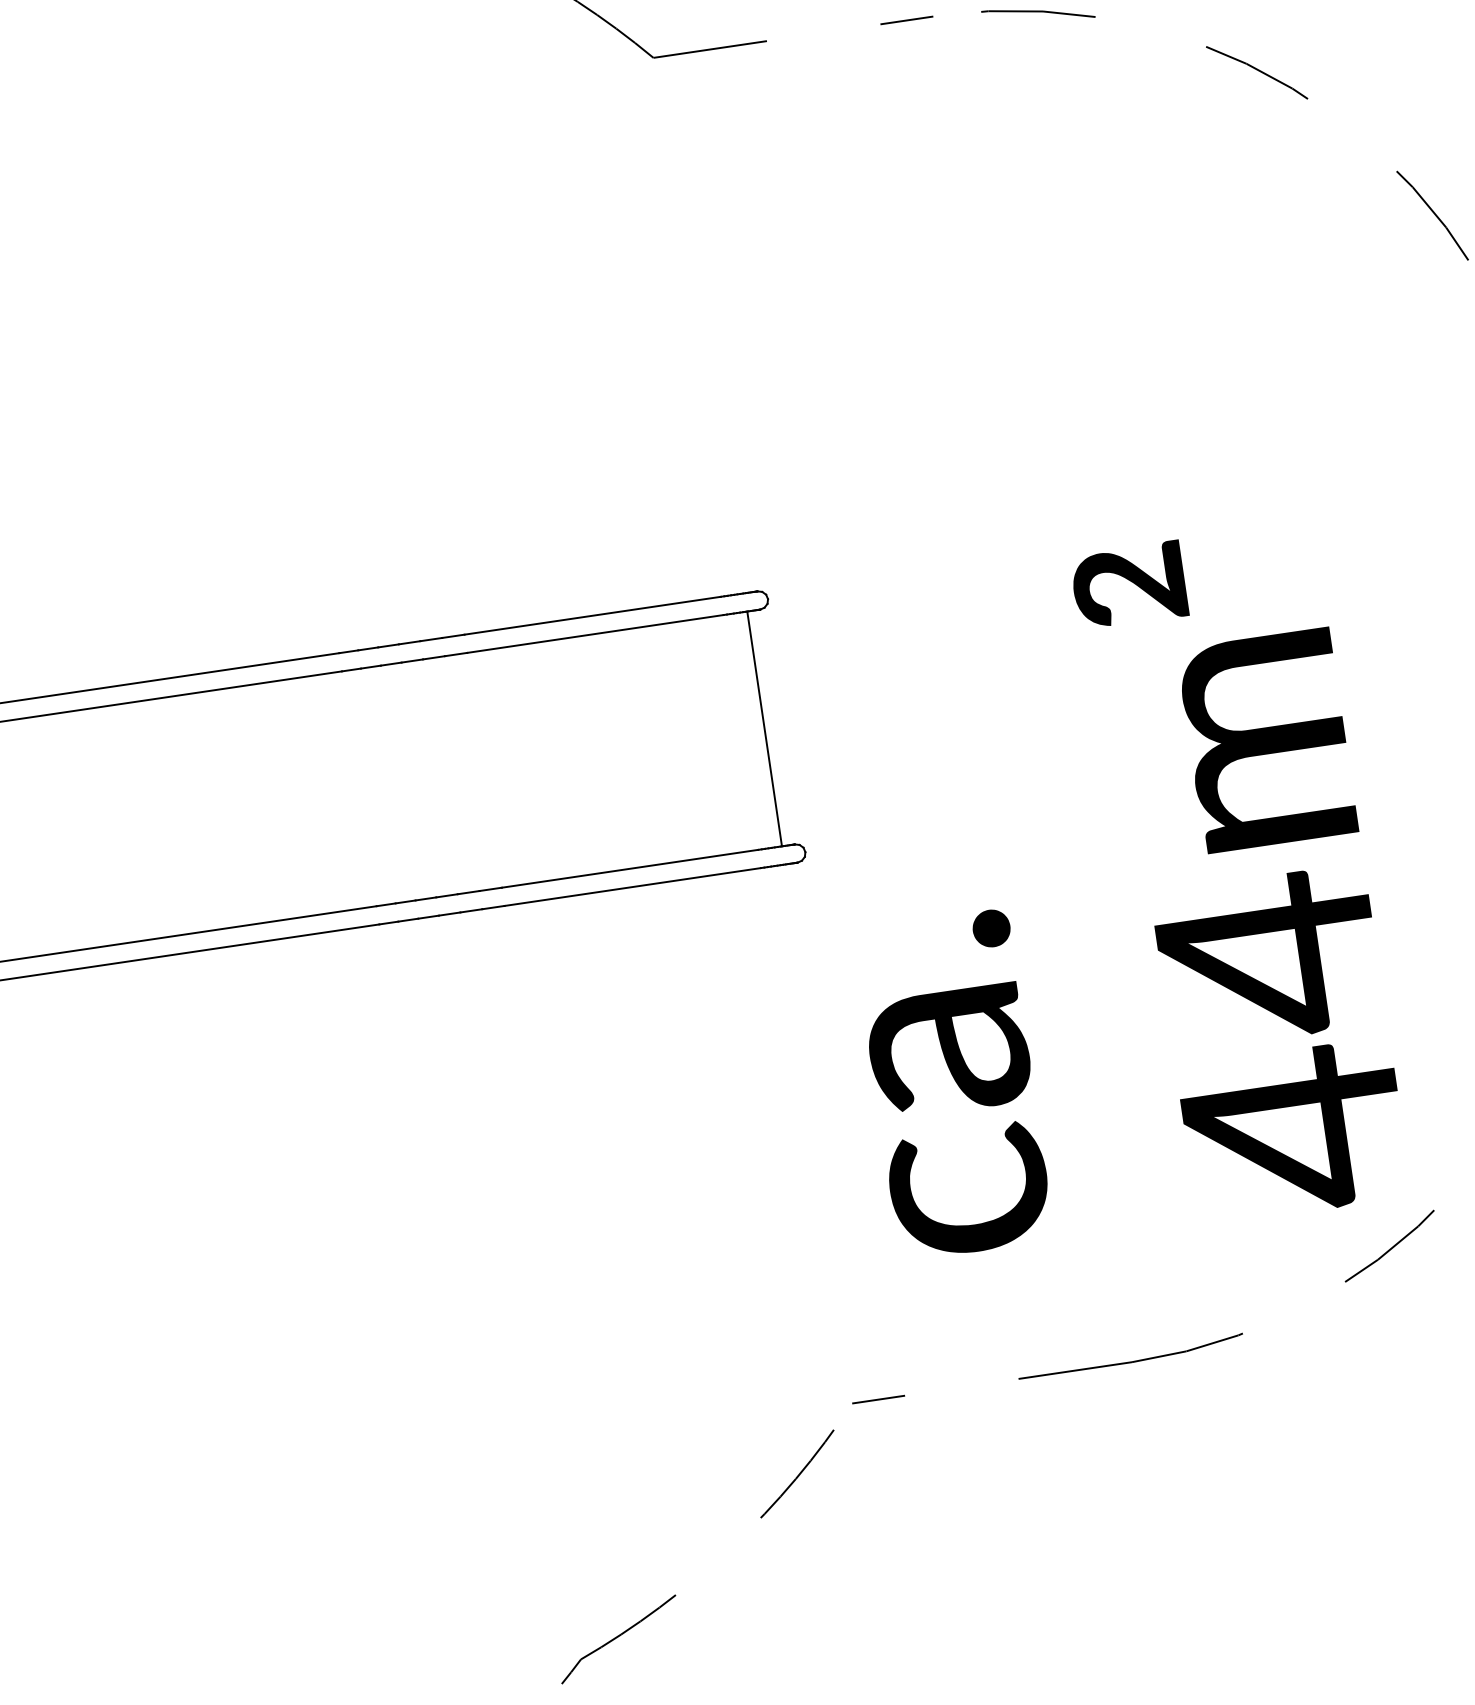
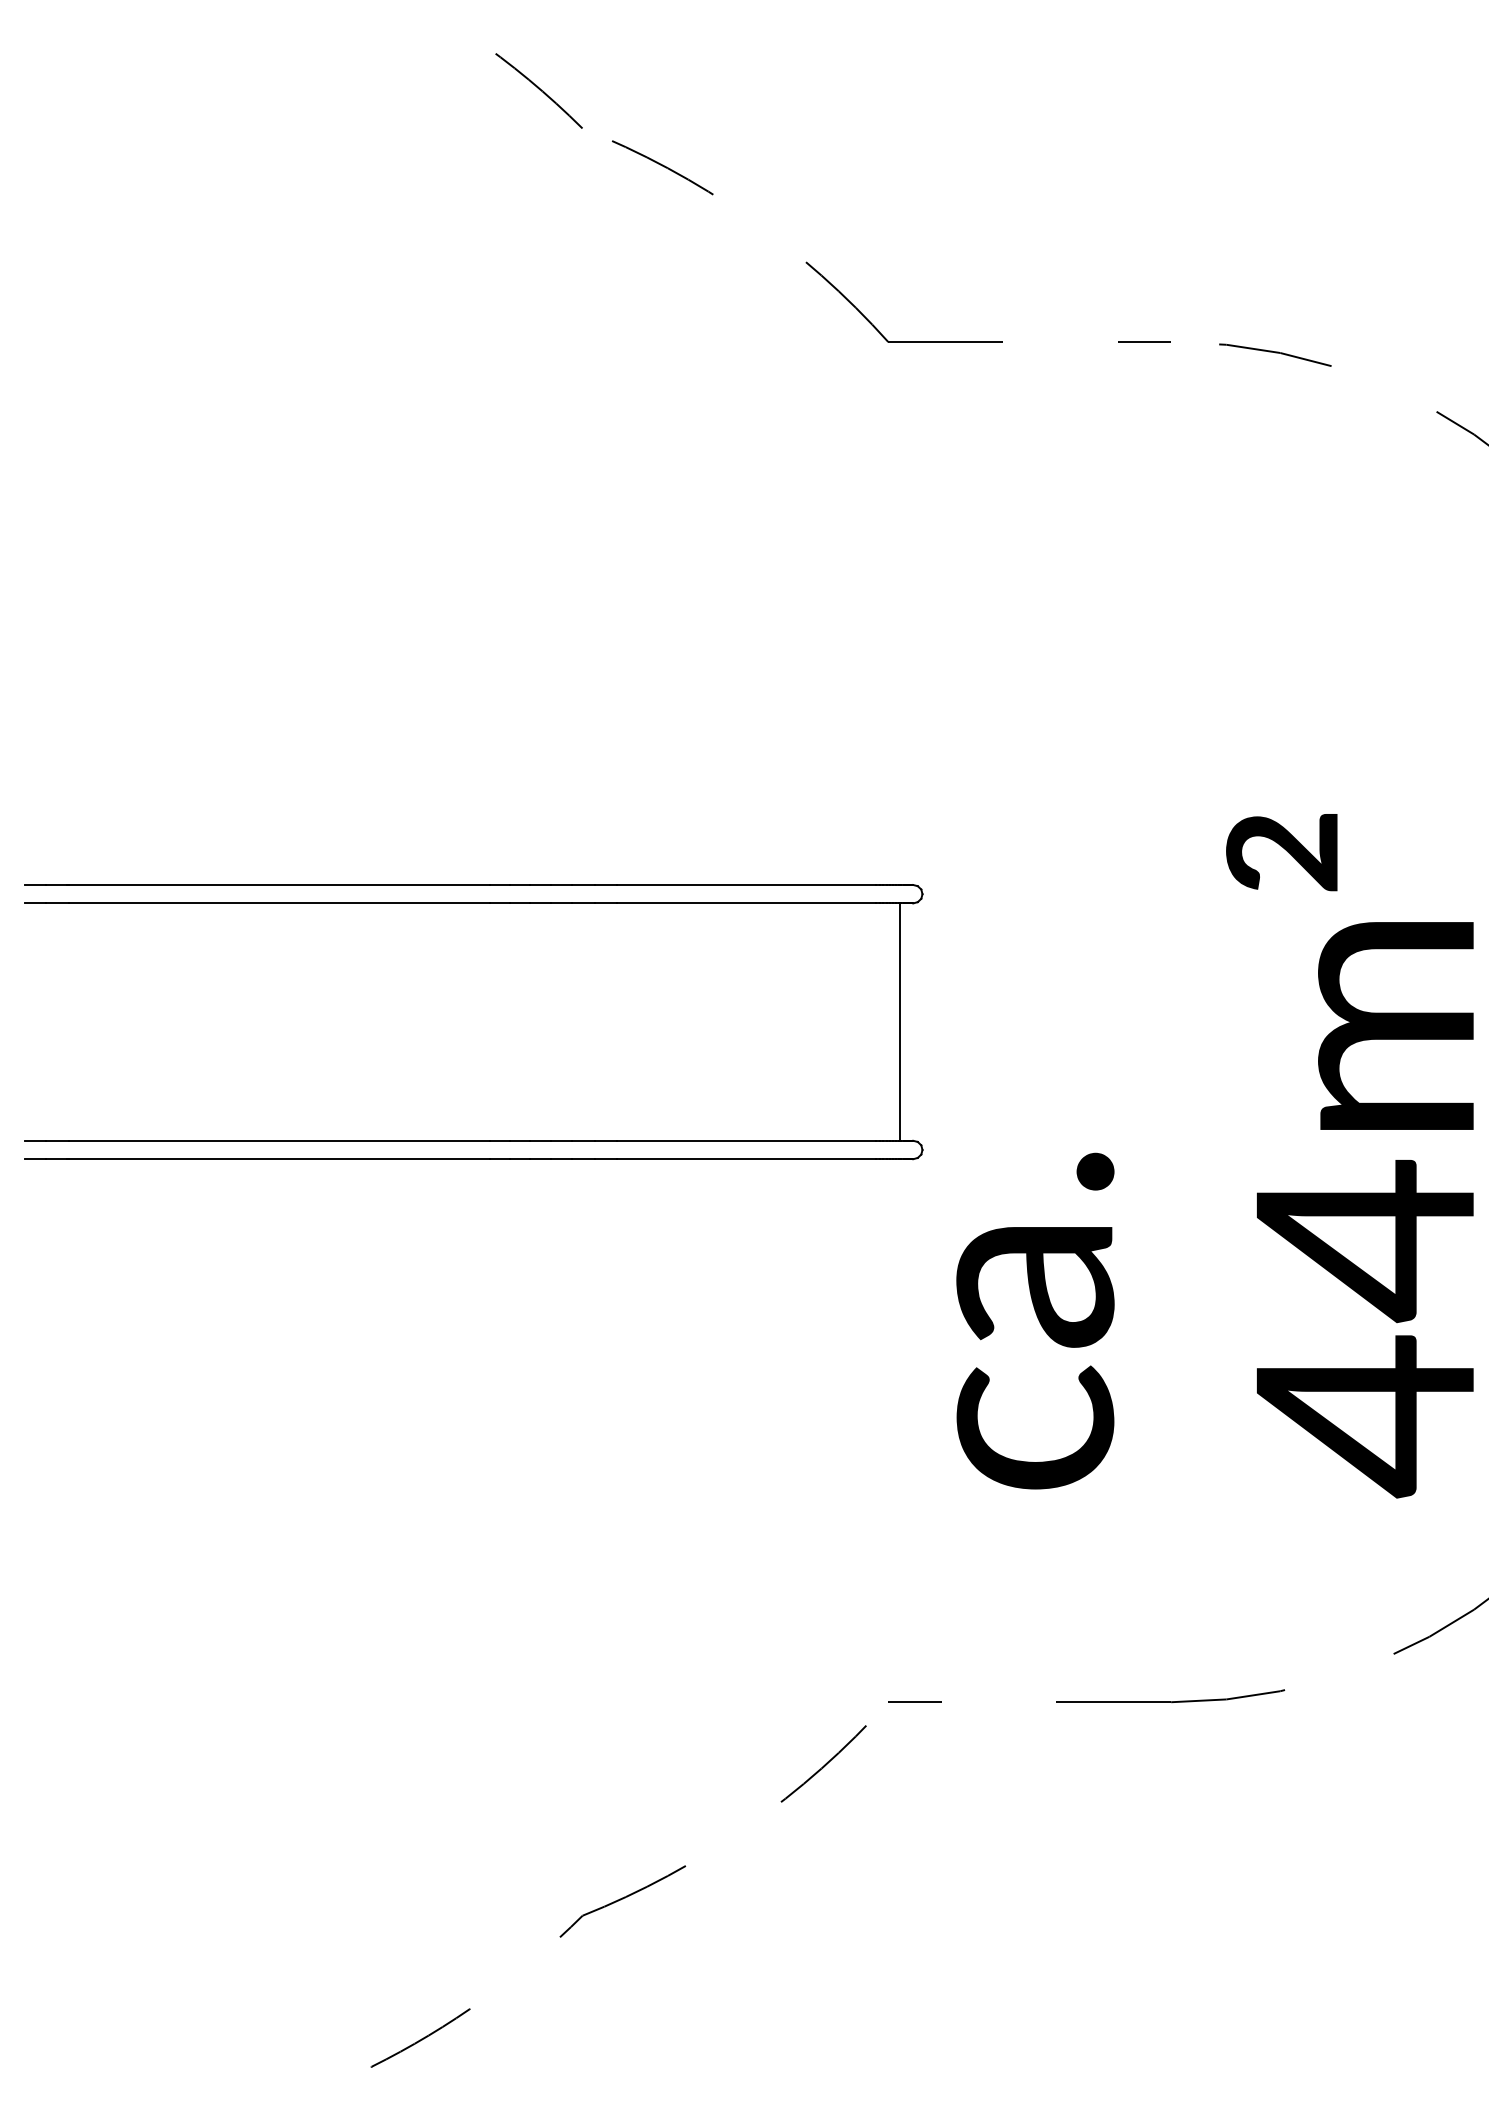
text: (1107, 896) -> (1214, 1156), moved

